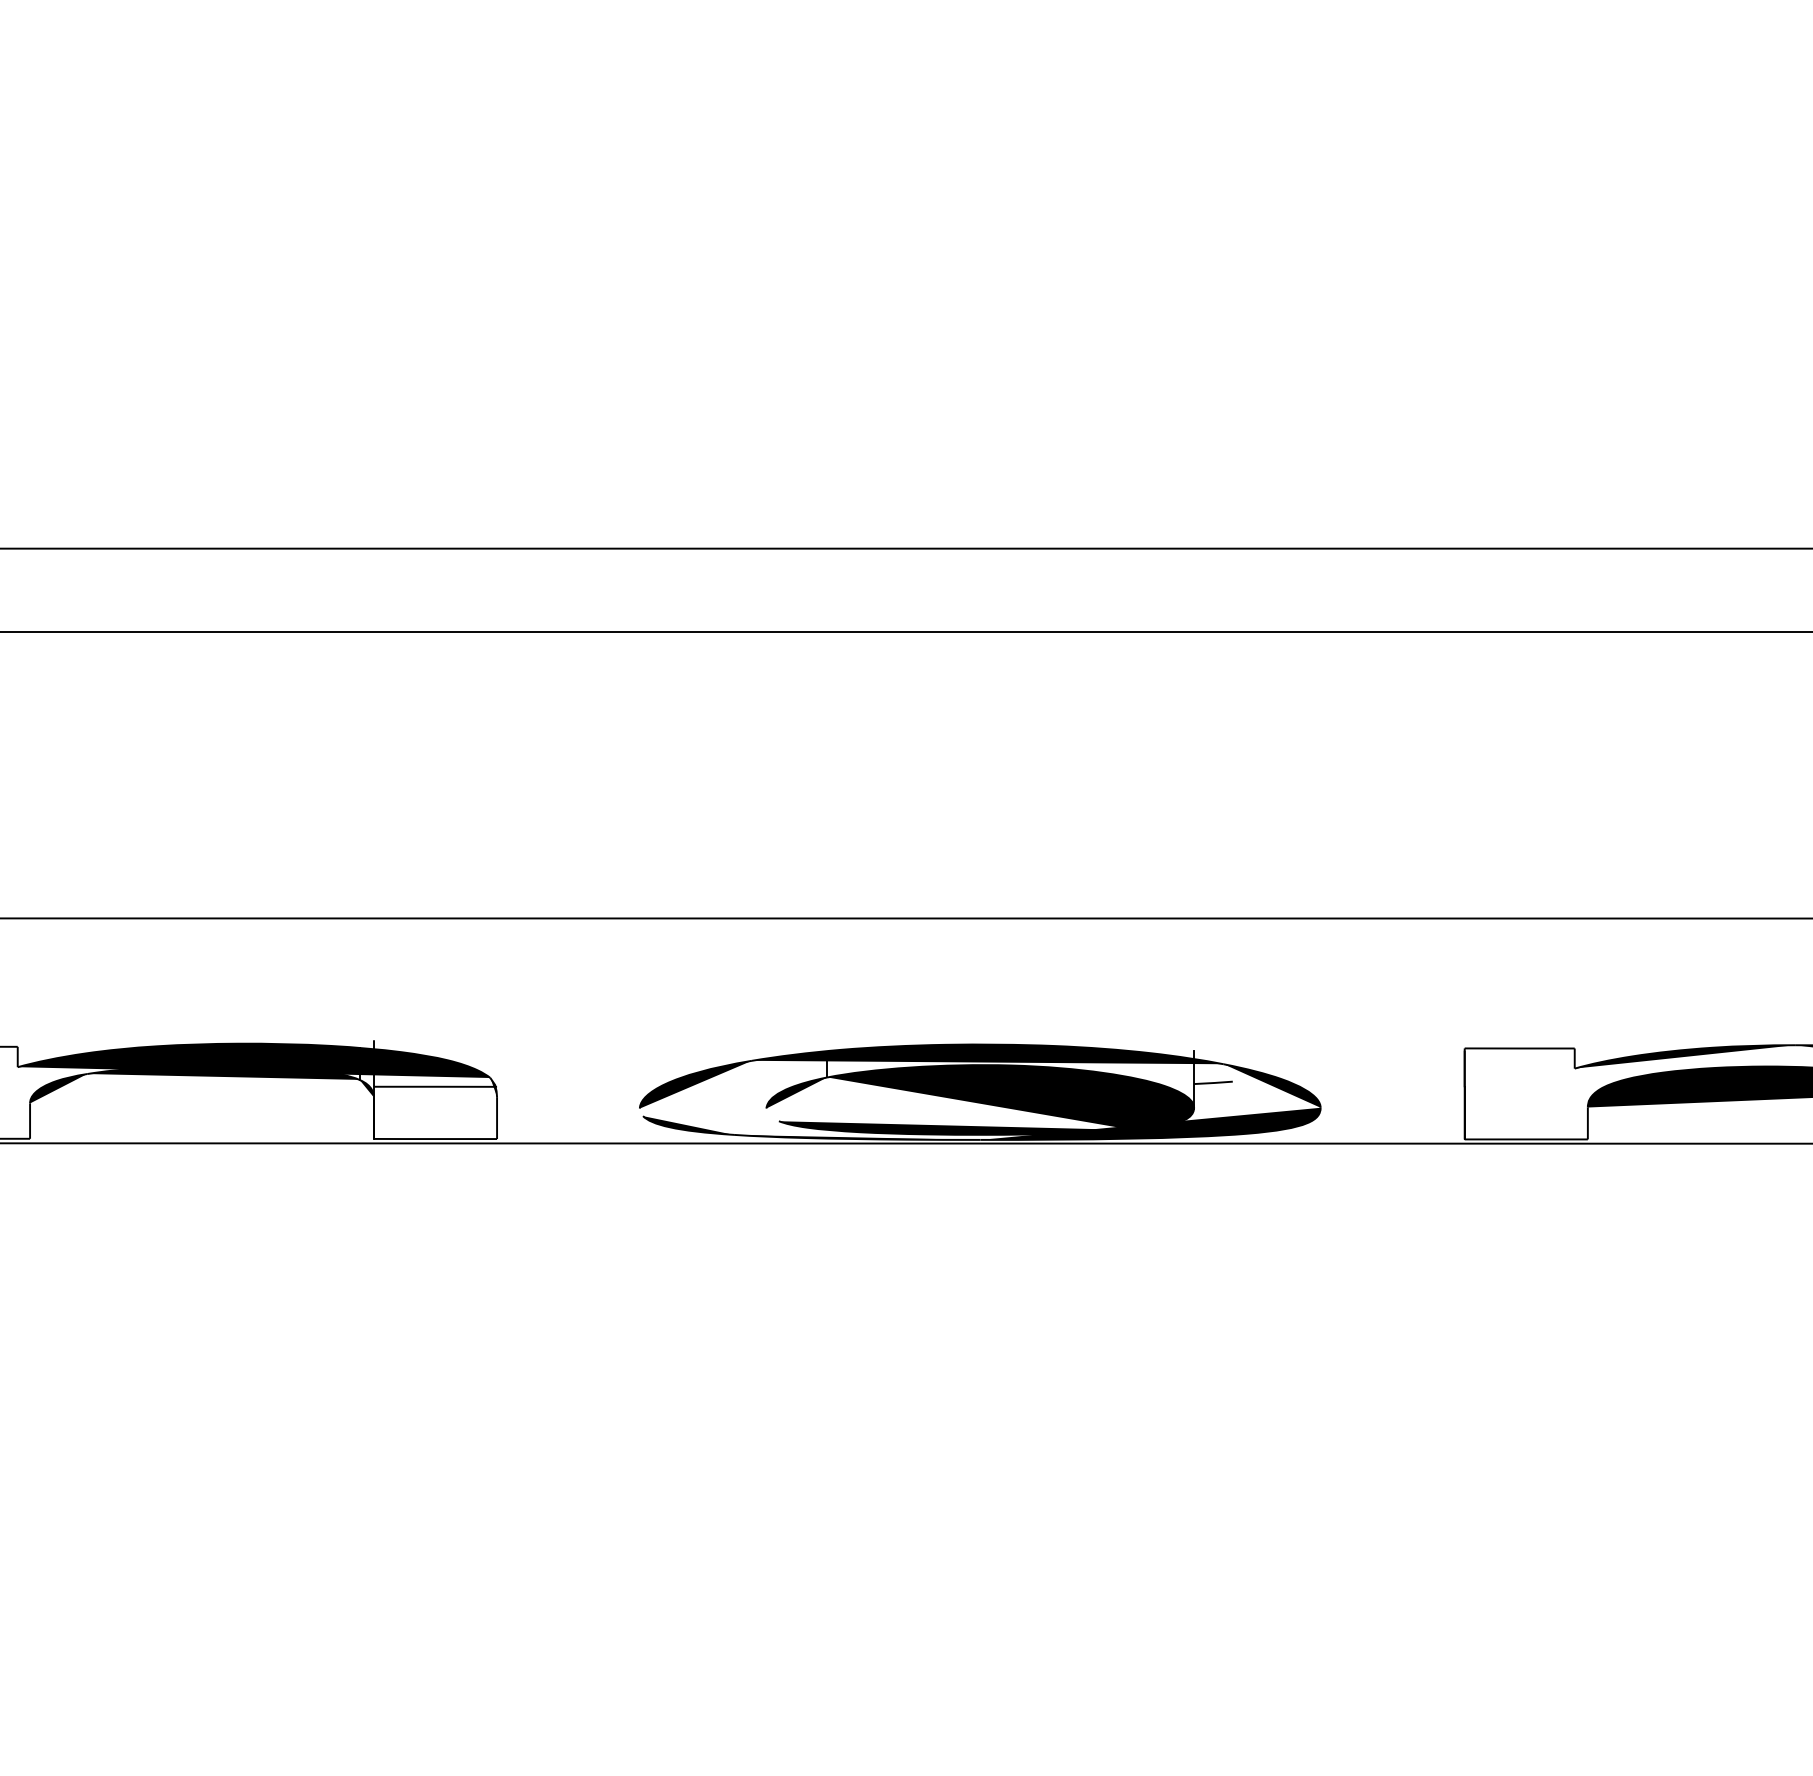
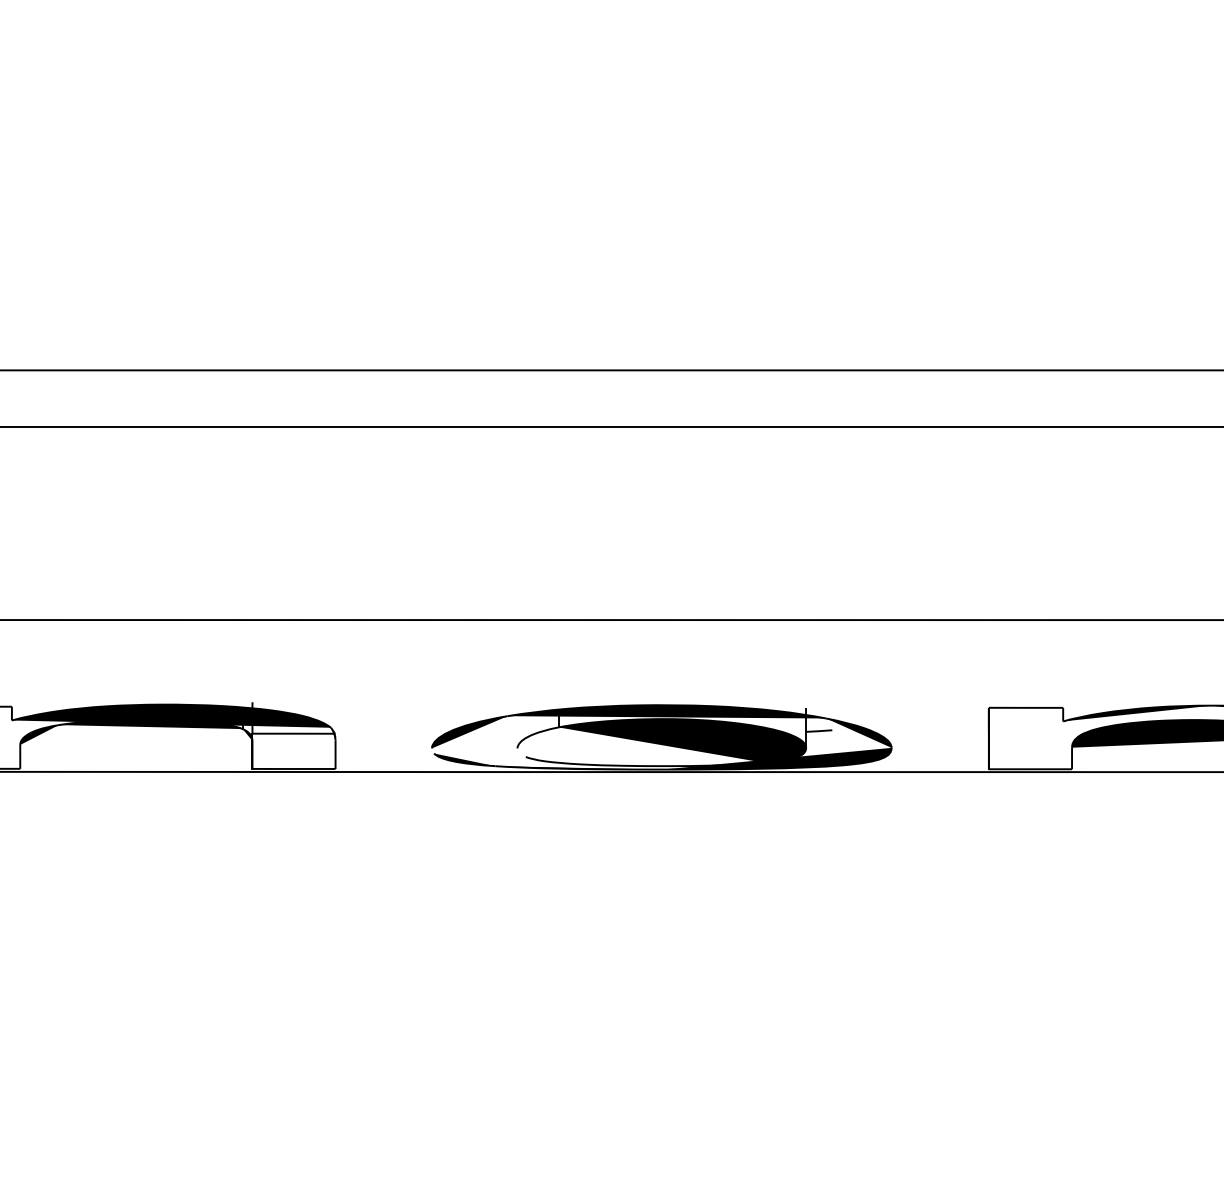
fill: (796, 1092) -> (537, 737), removed
fill: (956, 1127) -> (645, 761), removed

